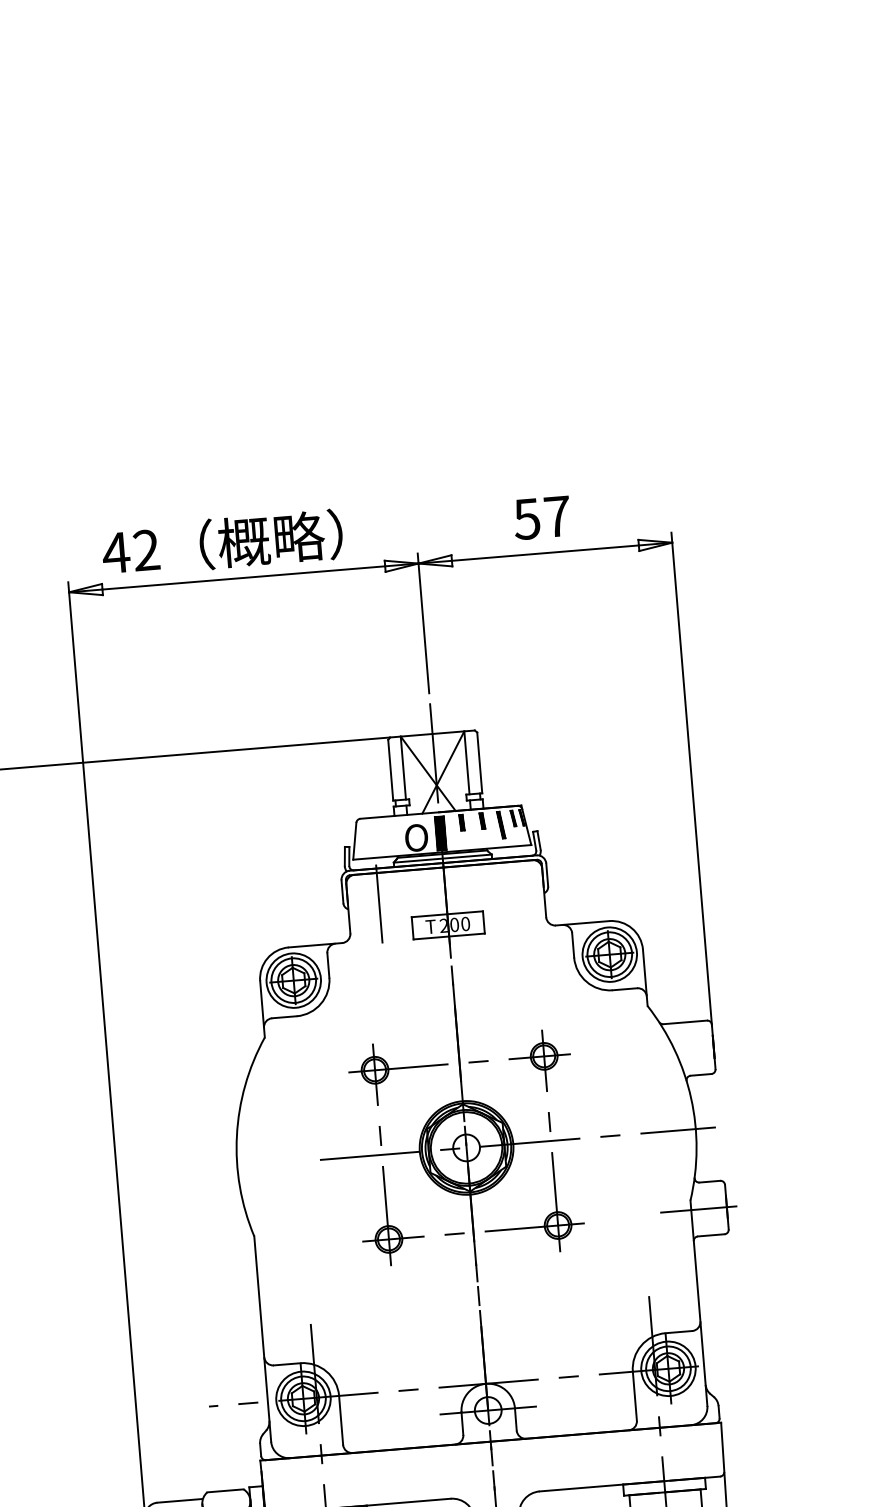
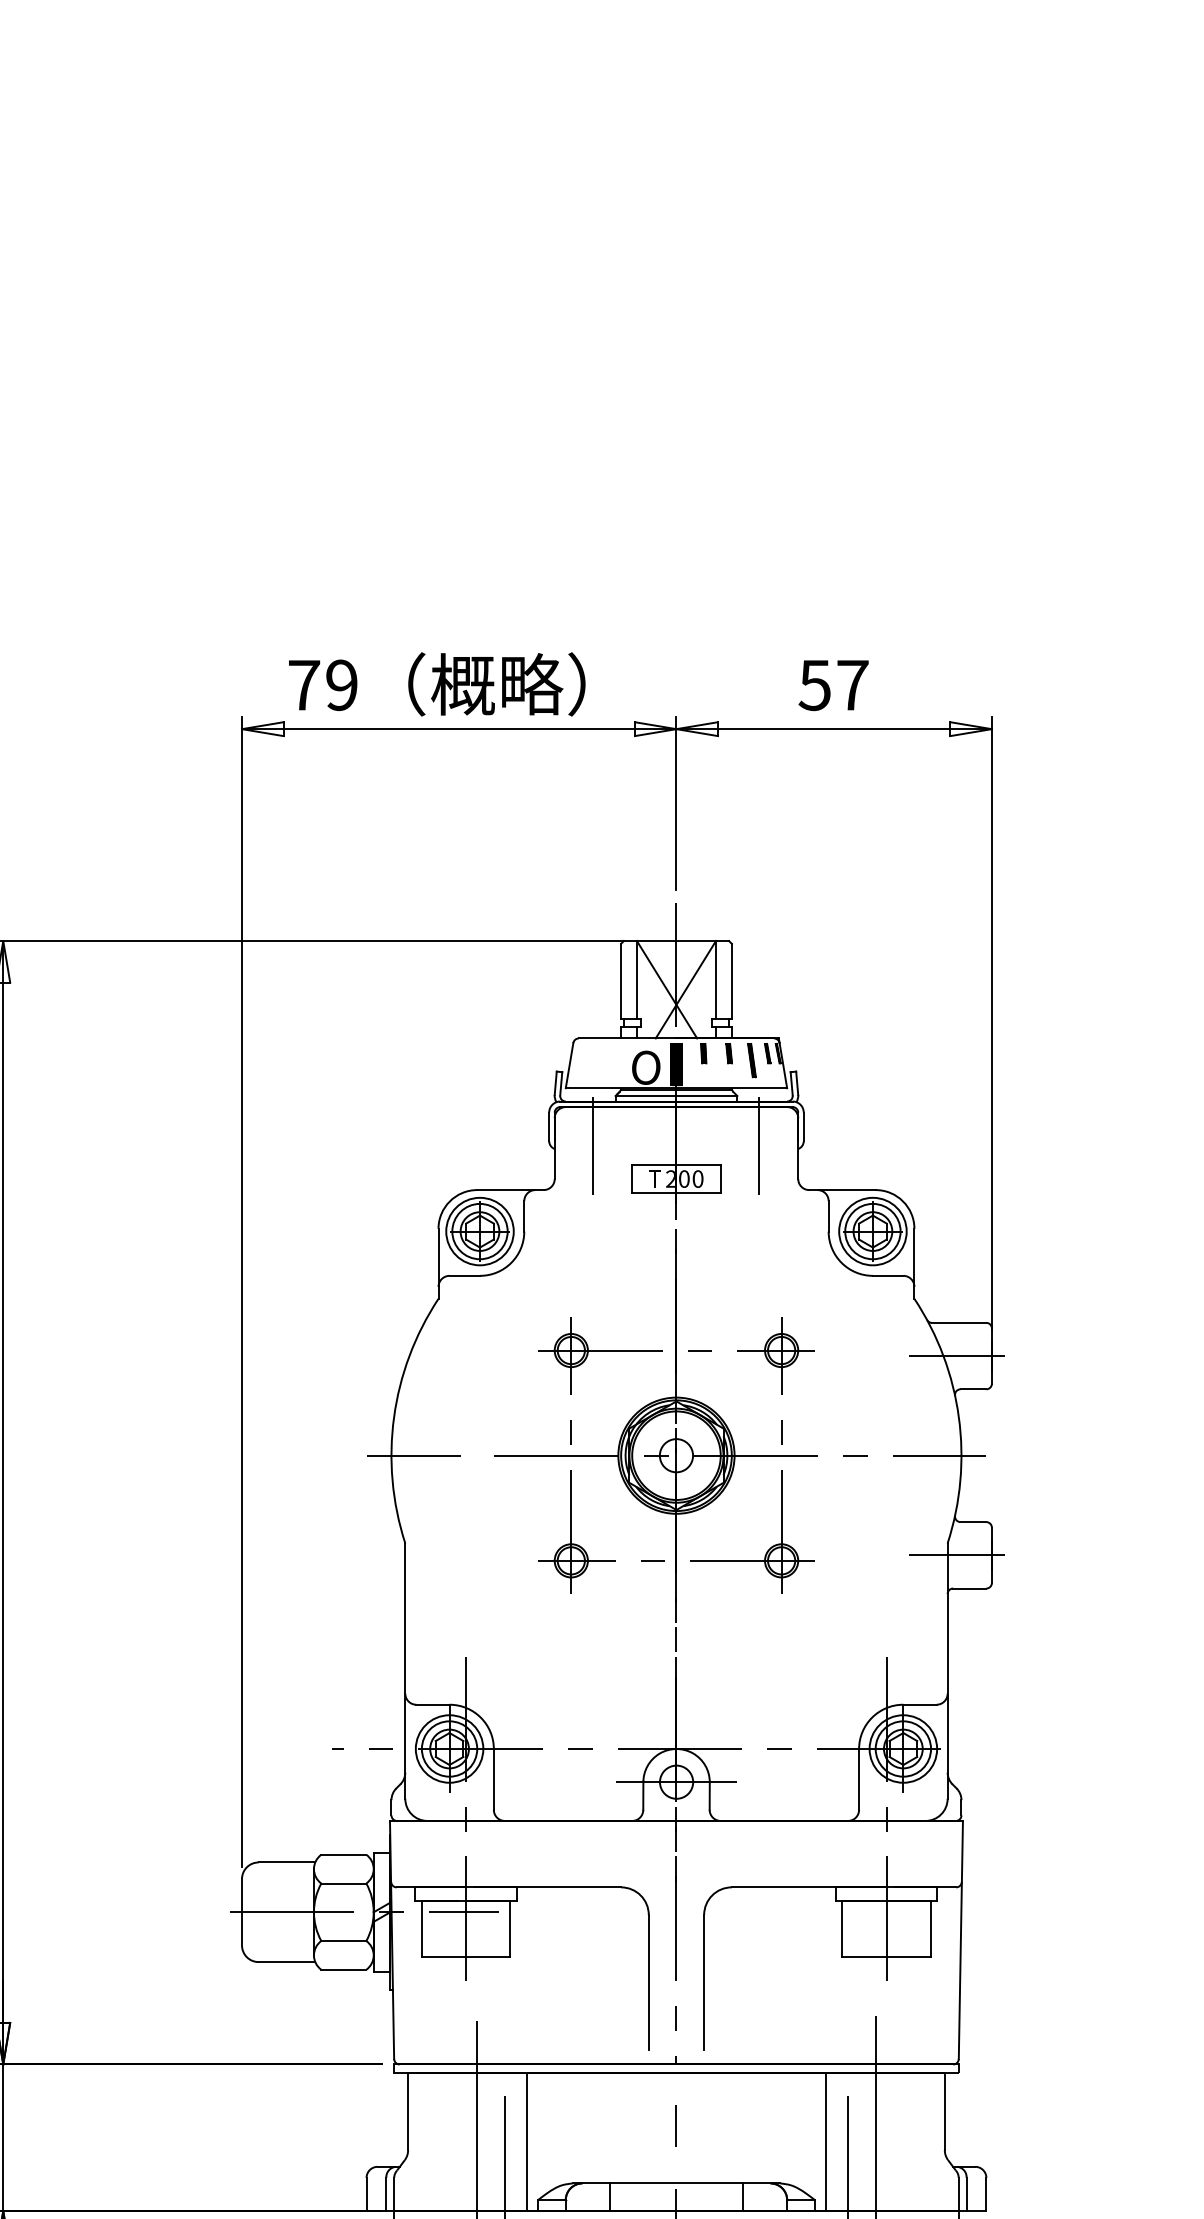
text: (130, 551) -> (322, 685), 42 -> 79
line: (512, 892) -> (759, 1145), added
line: (685, 1049) -> (956, 1356), added
line: (255, 1165) -> (413, 1455), added

